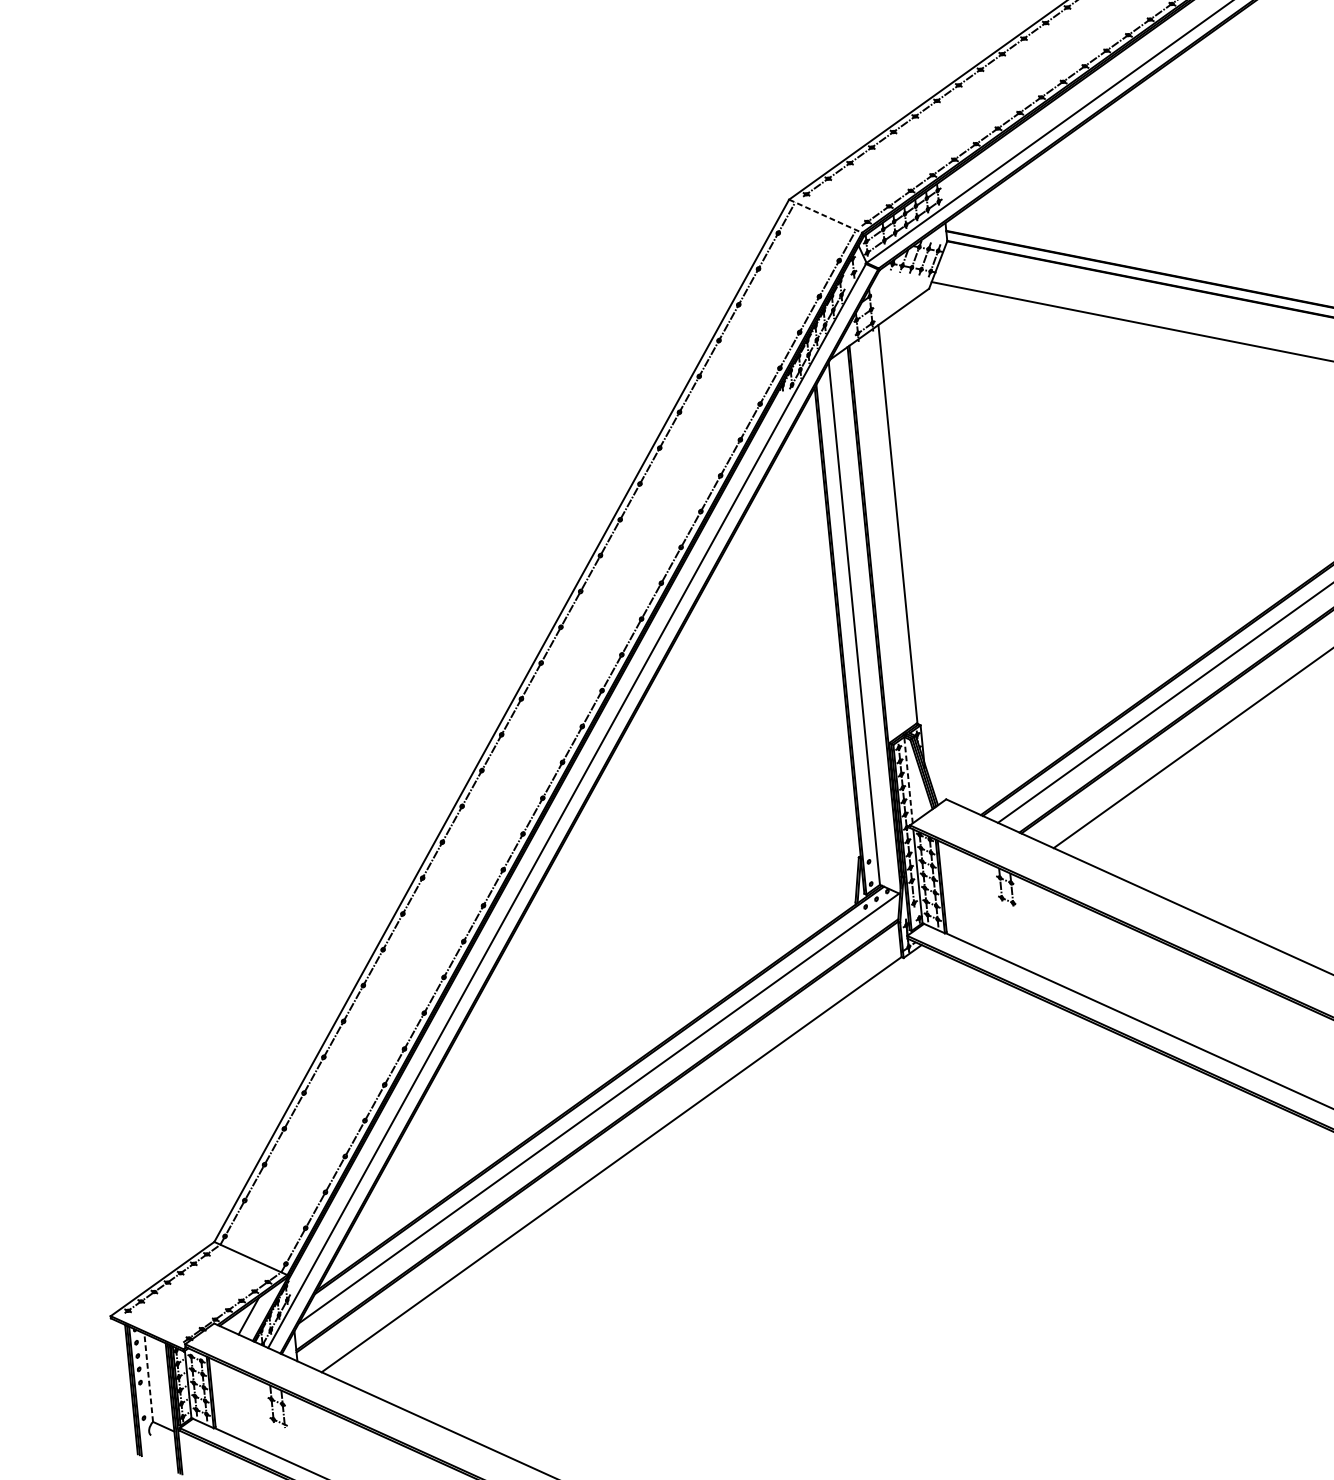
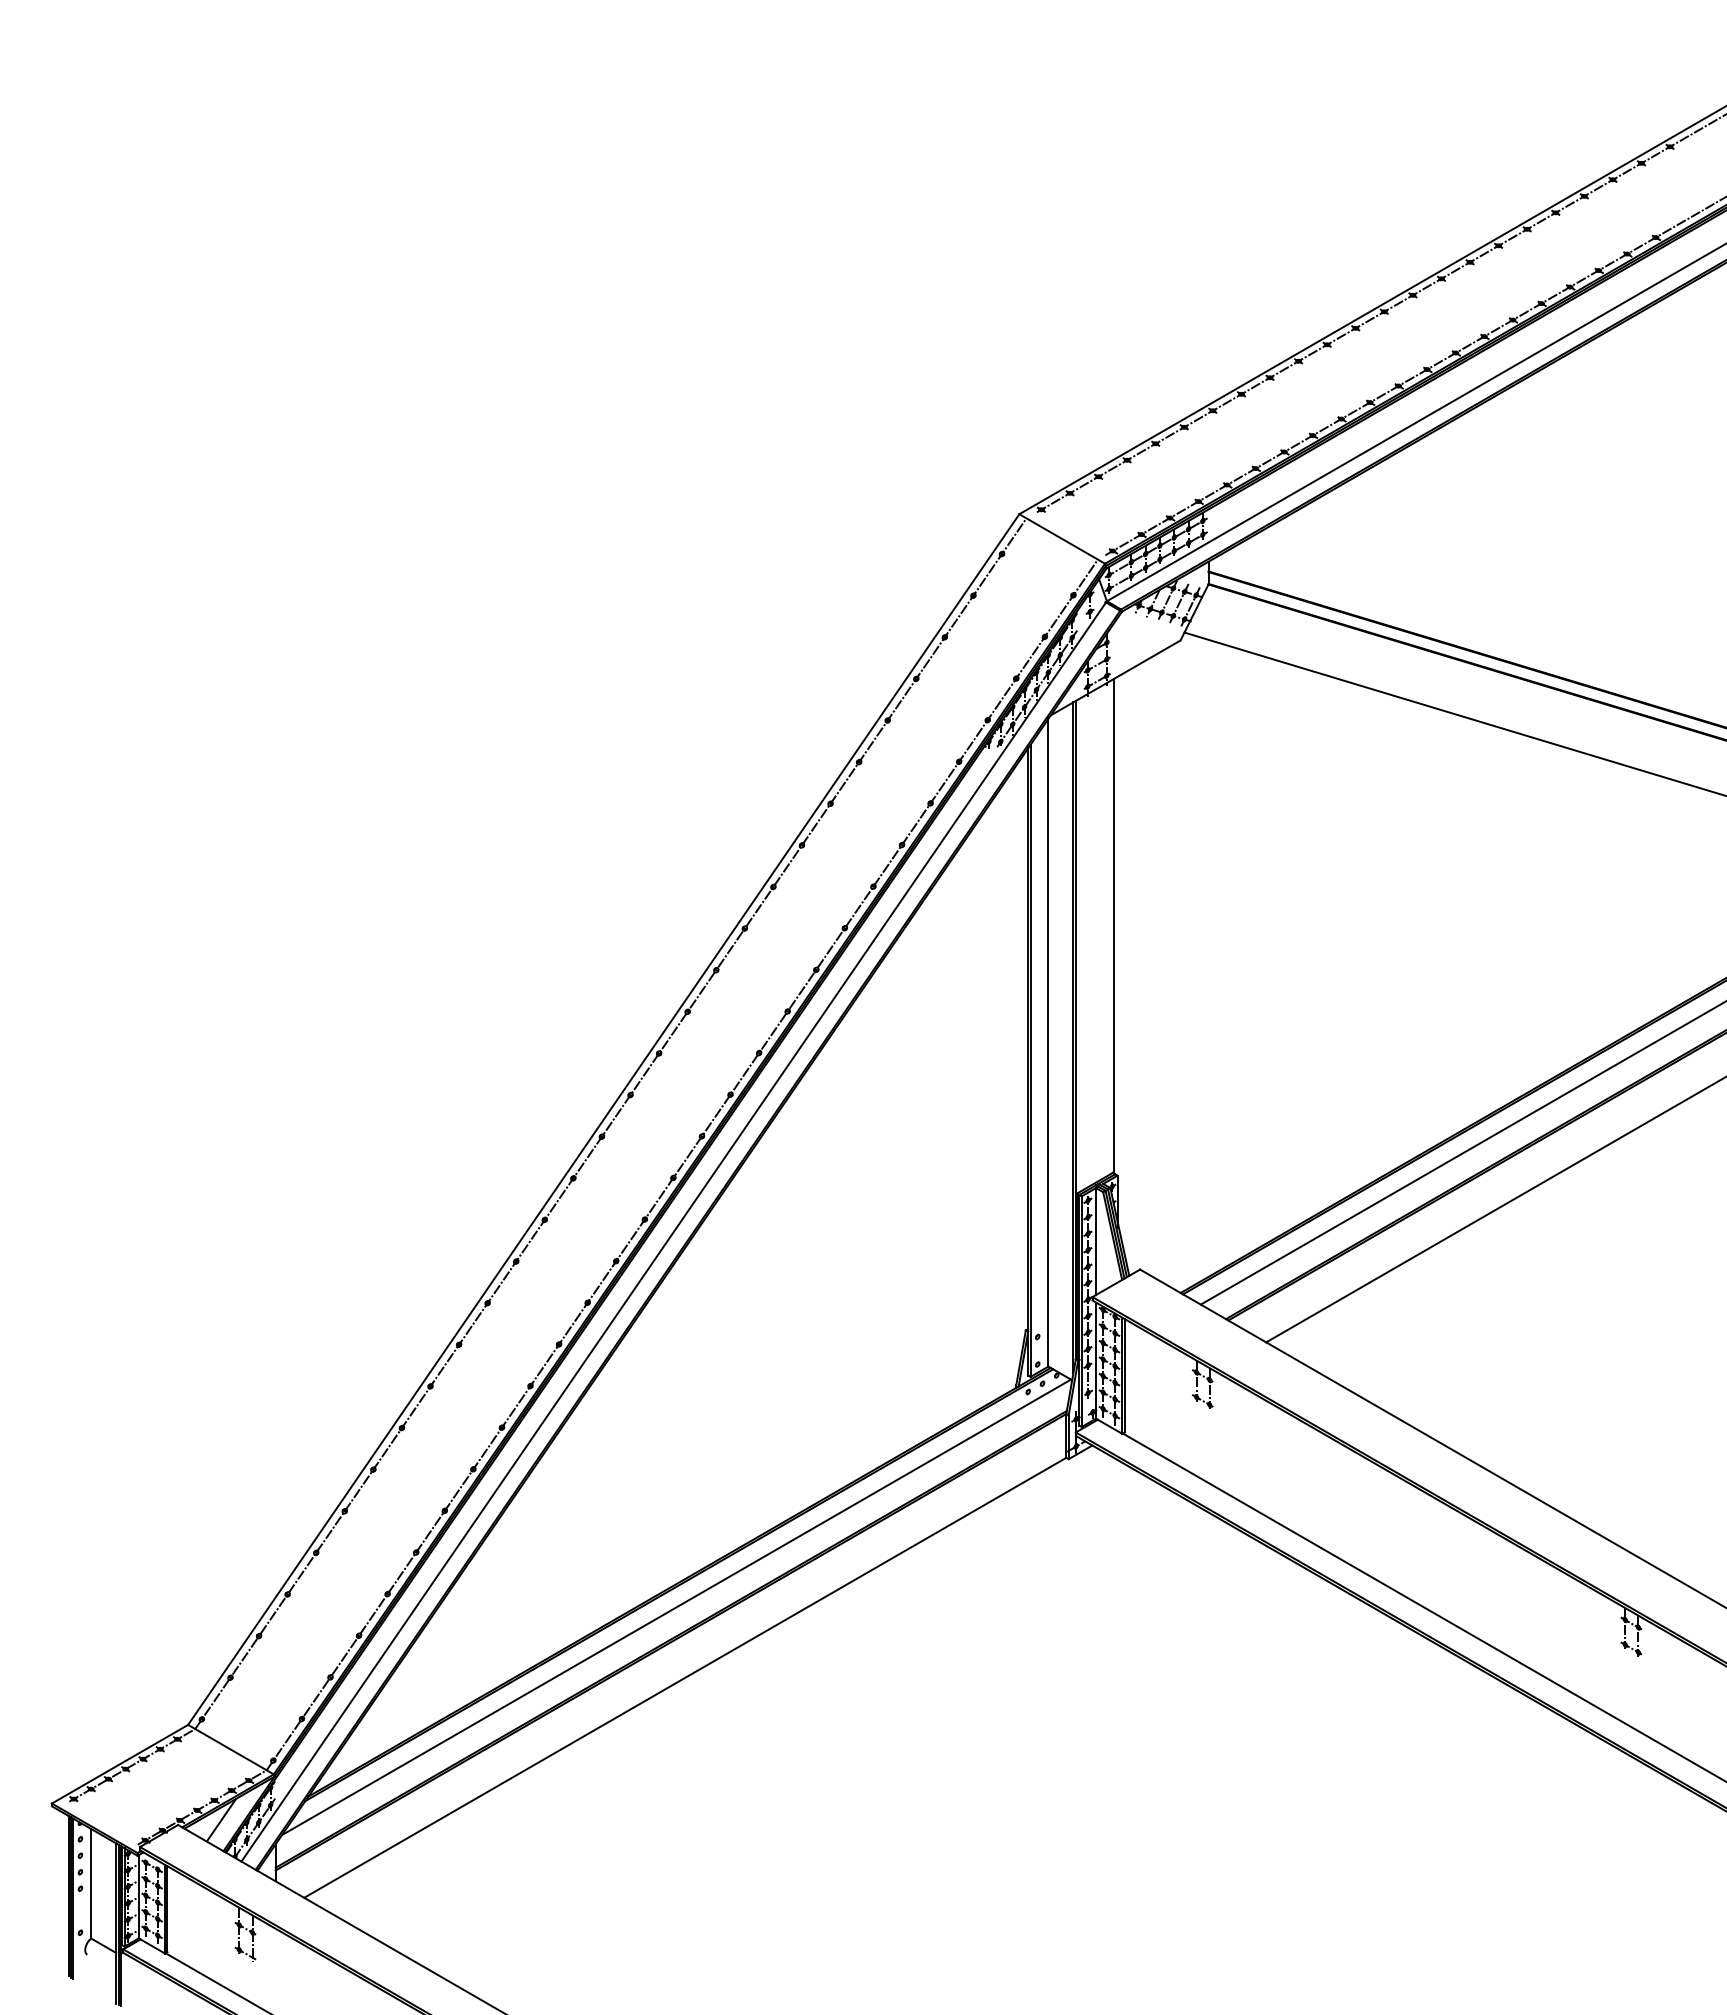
line: (825, 216) -> (1062, 539), dashed -> solid
line: (908, 780) -> (1096, 1241), dashed -> solid
line: (148, 1377) -> (91, 1883), dashed -> solid

